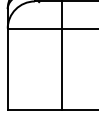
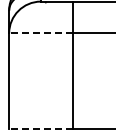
line: (34, 28) -> (40, 33), solid -> dashed
line: (34, 109) -> (40, 128), solid -> dashed

